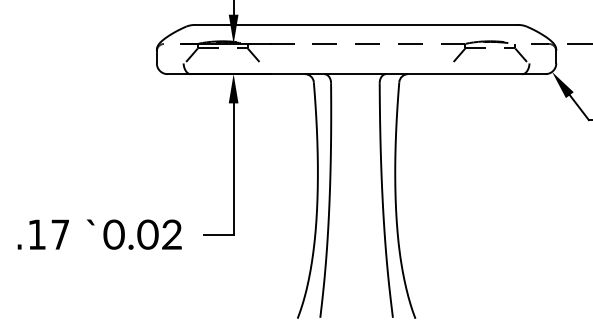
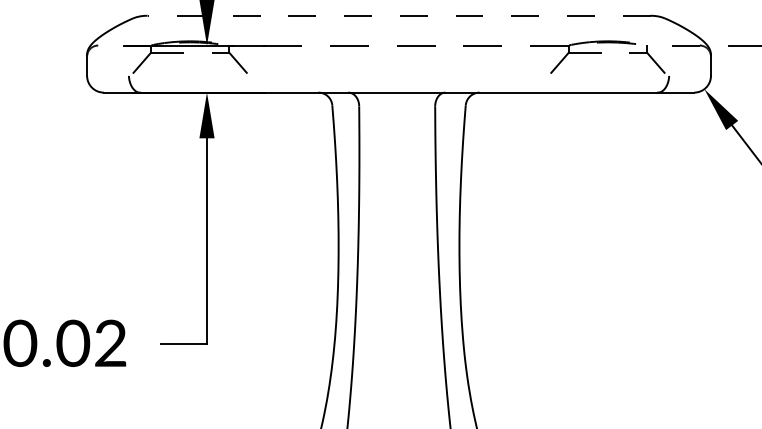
line: (356, 24) -> (398, 15), solid -> dashed

